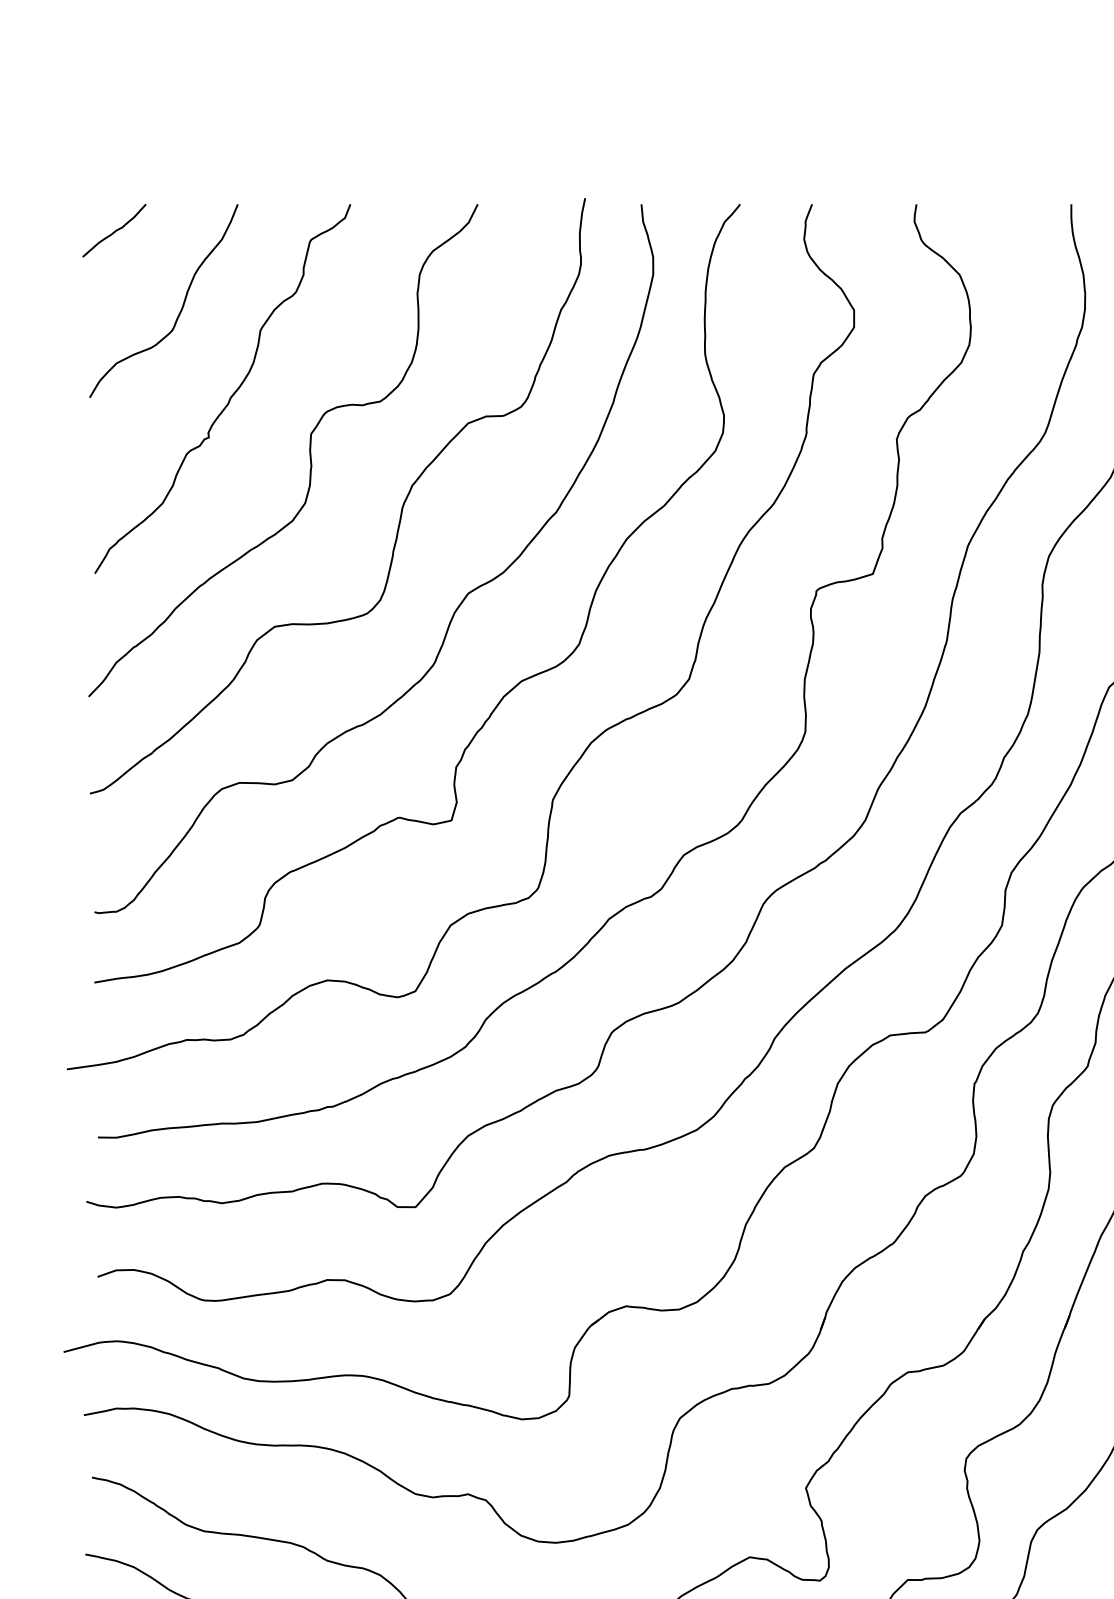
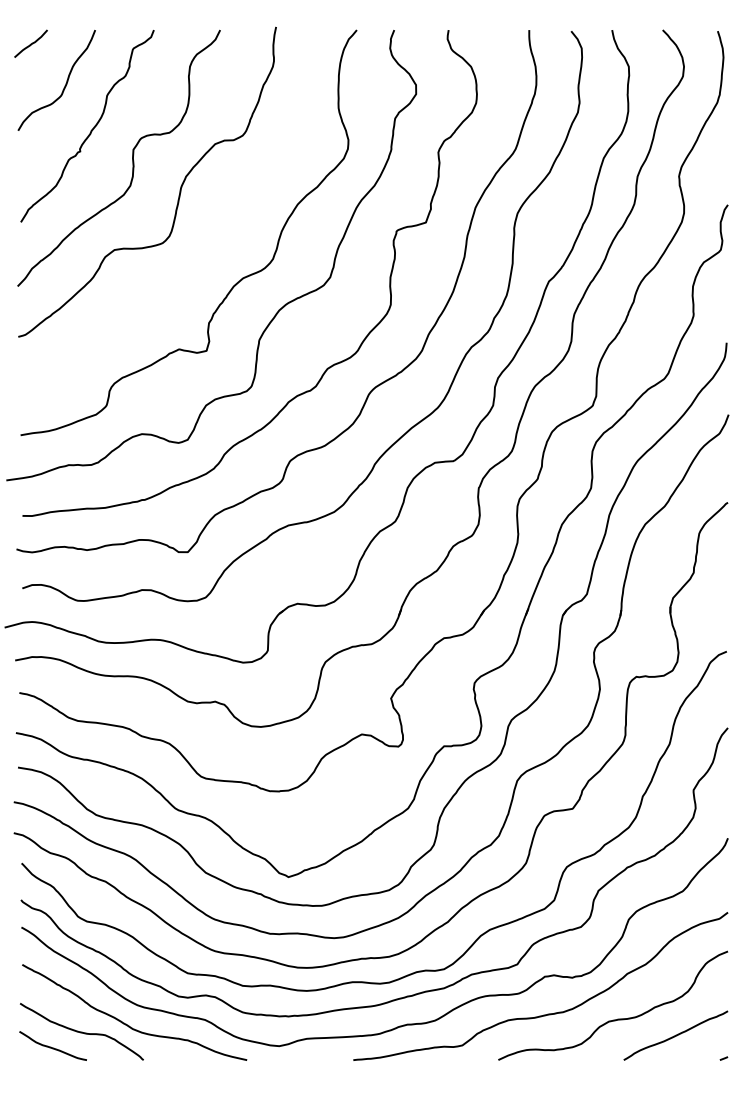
curve: (453, 610) -> (207, 241), removed

